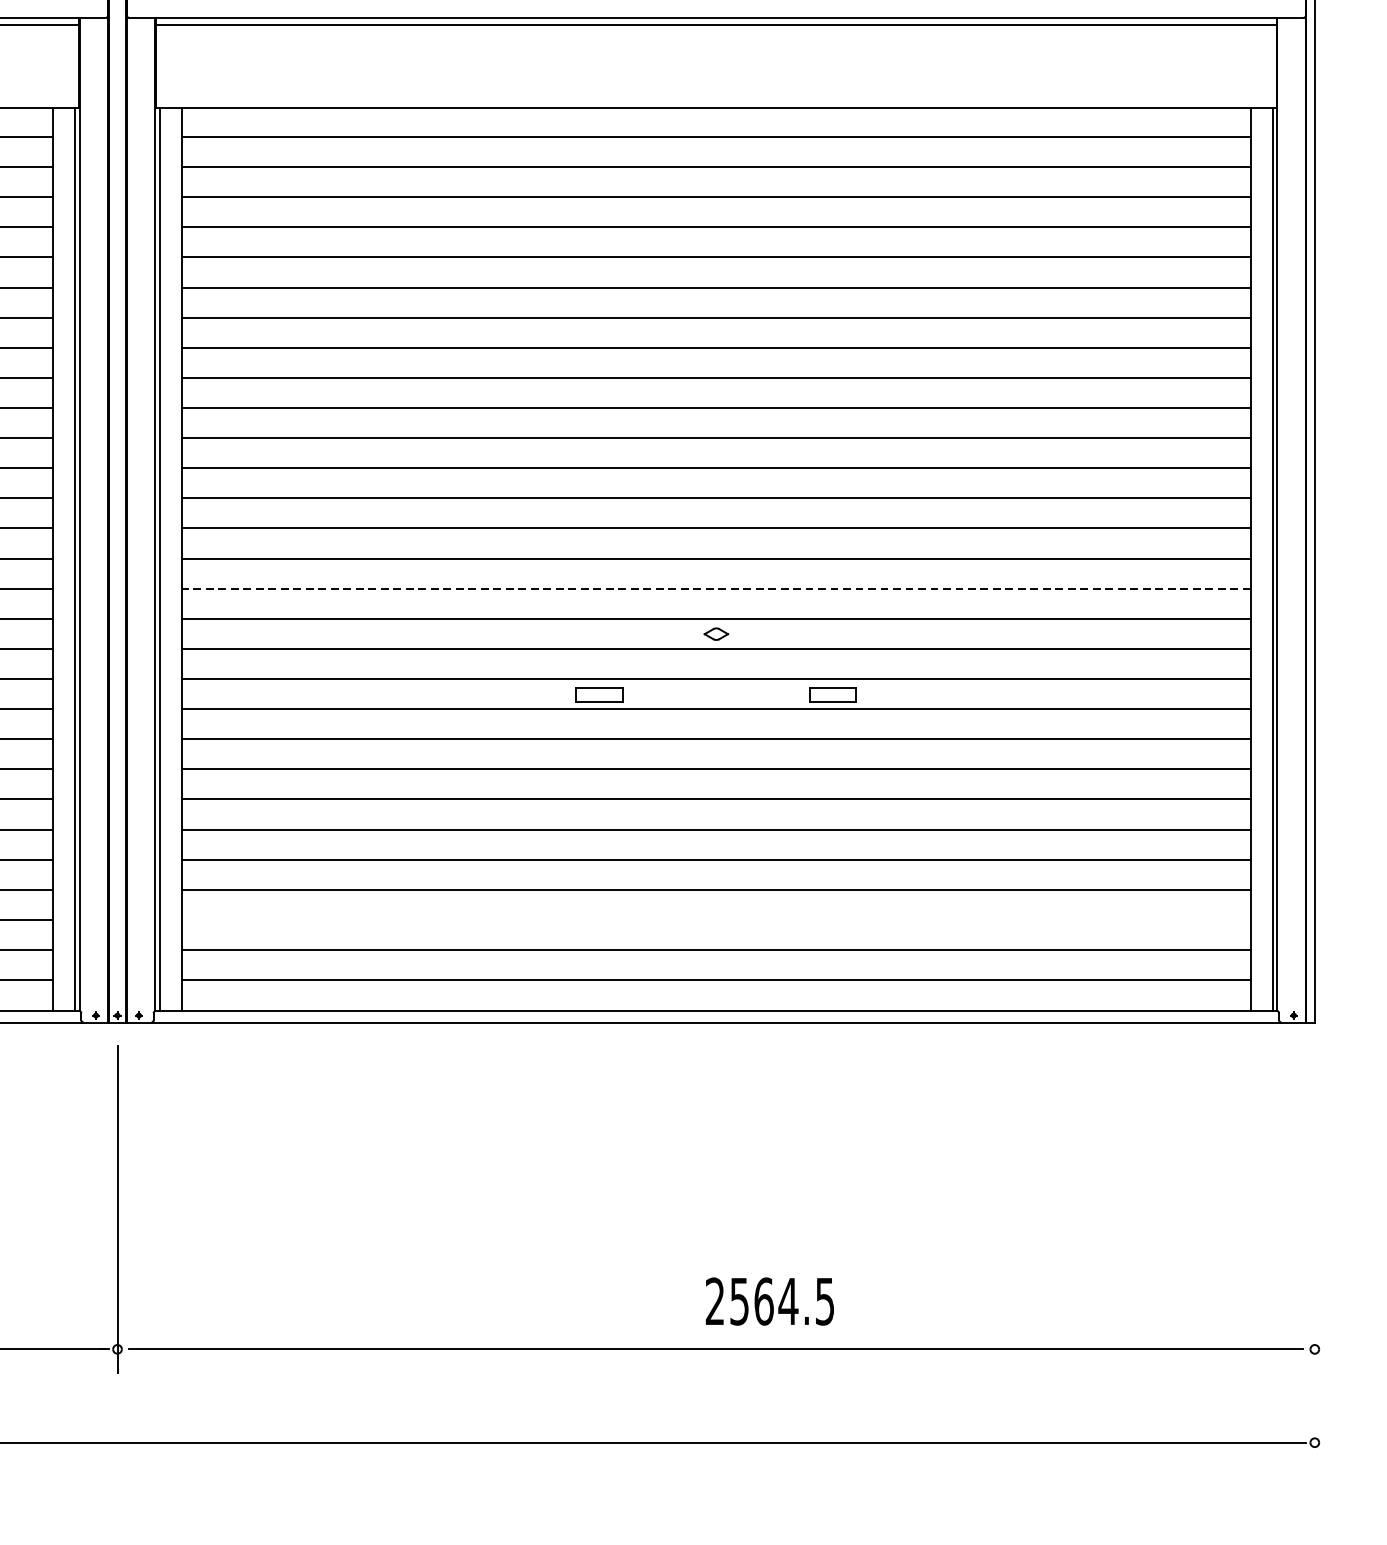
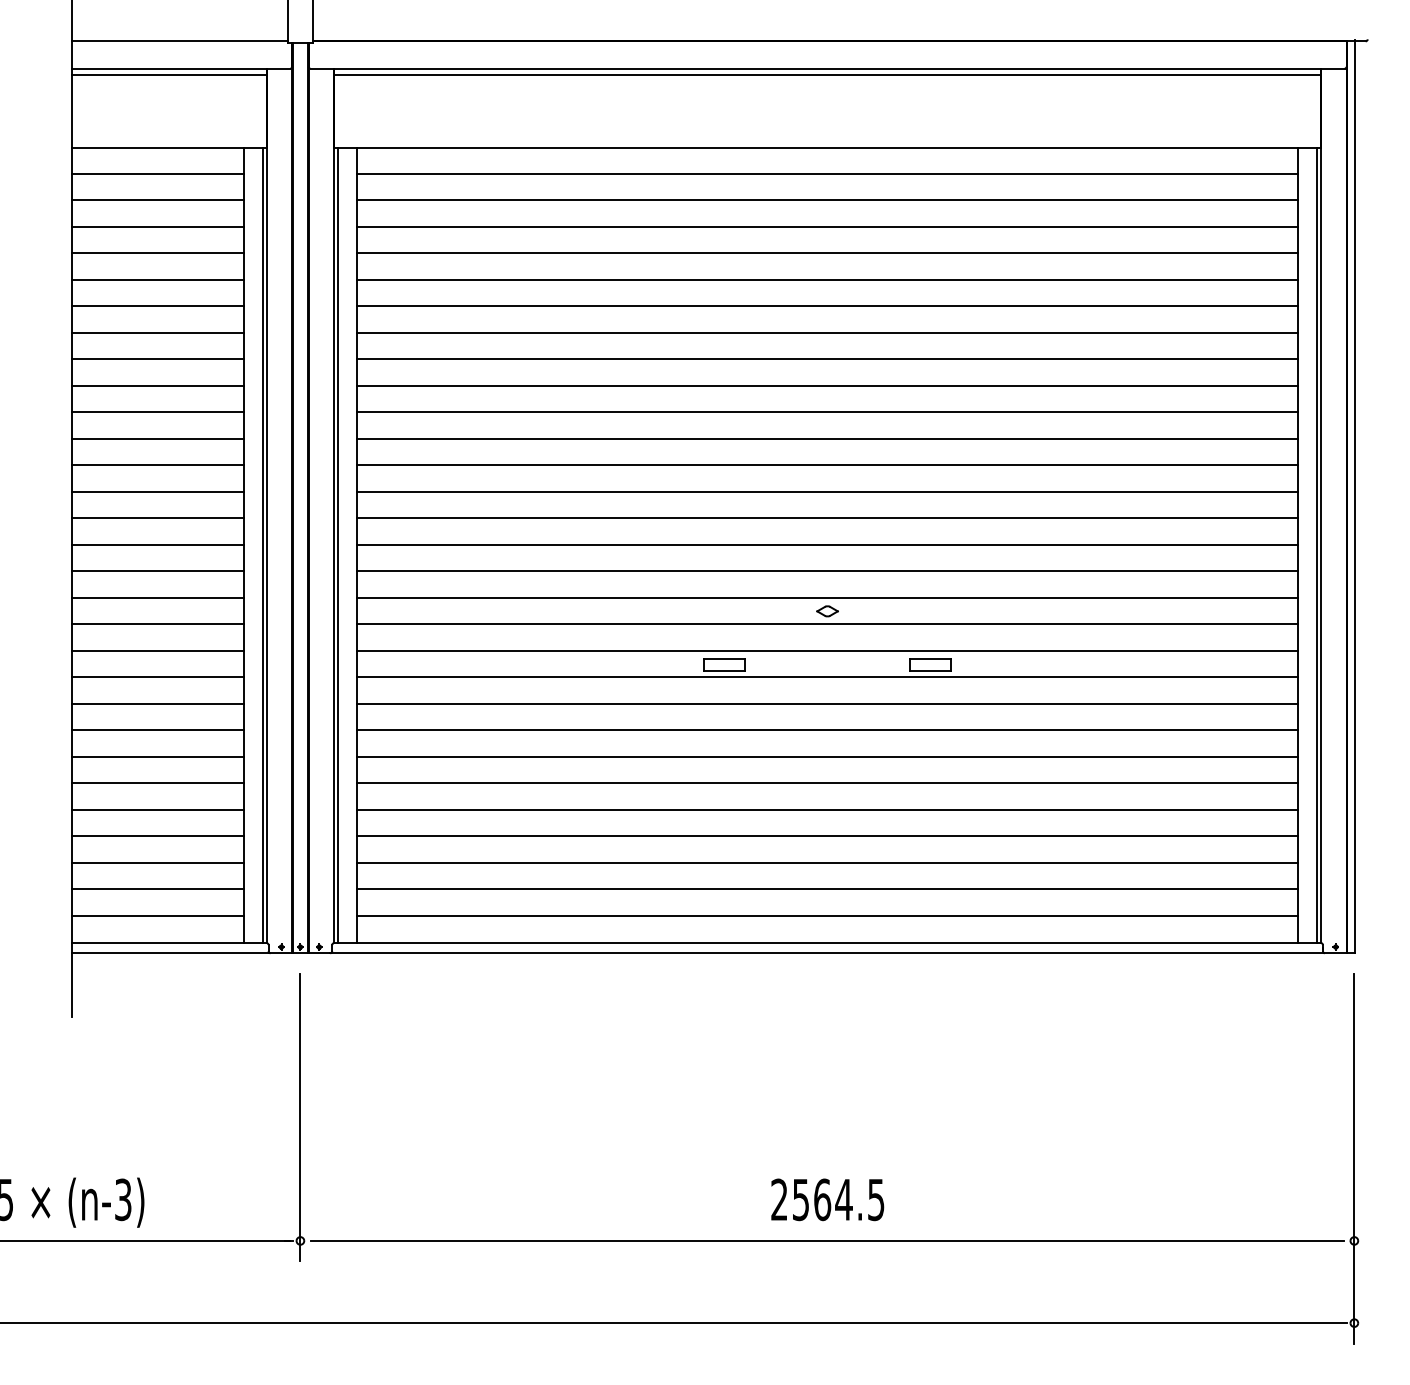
line: (716, 588) -> (827, 571), dashed -> solid
line: (716, 919) -> (827, 862), added
line: (1314, 1255) -> (1354, 1158), added
text: (769, 1301) -> (827, 1199), moved

